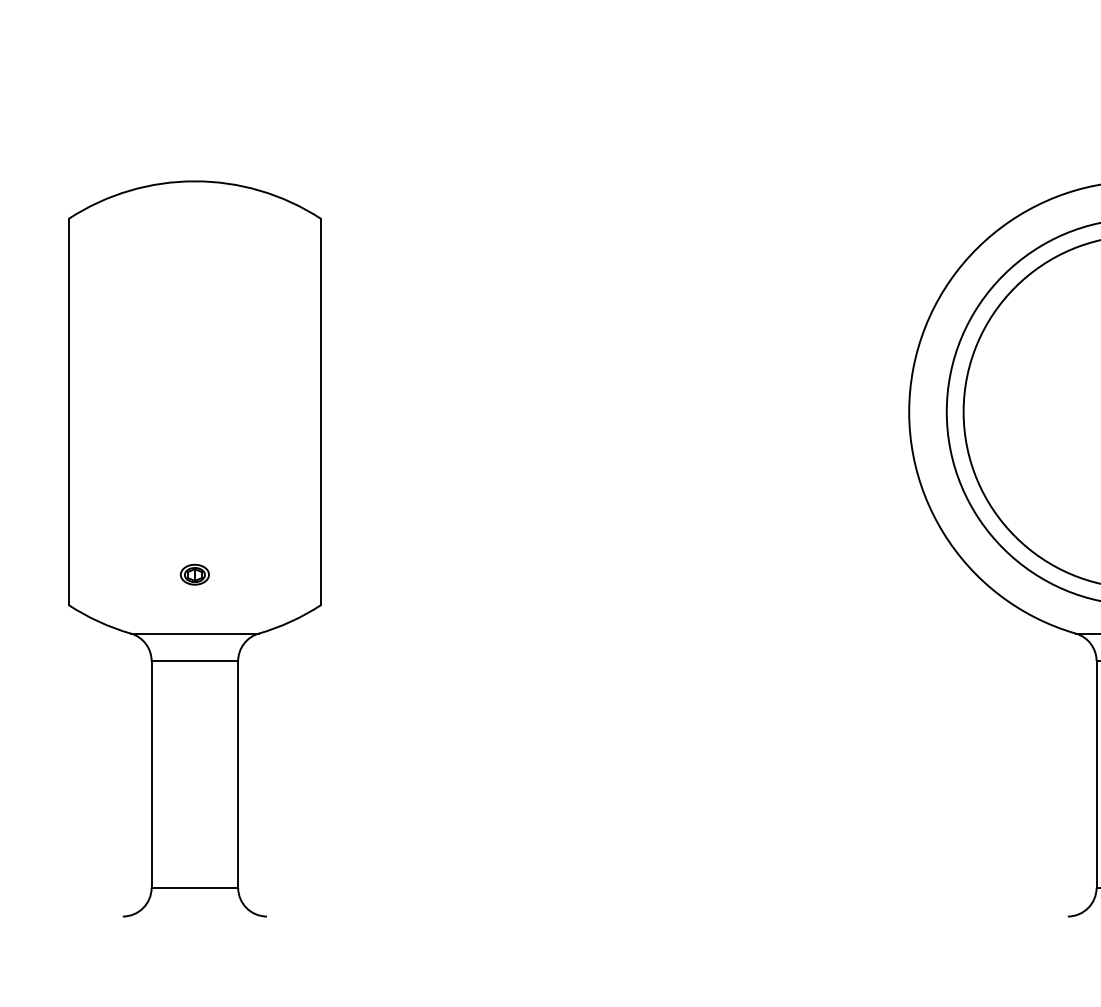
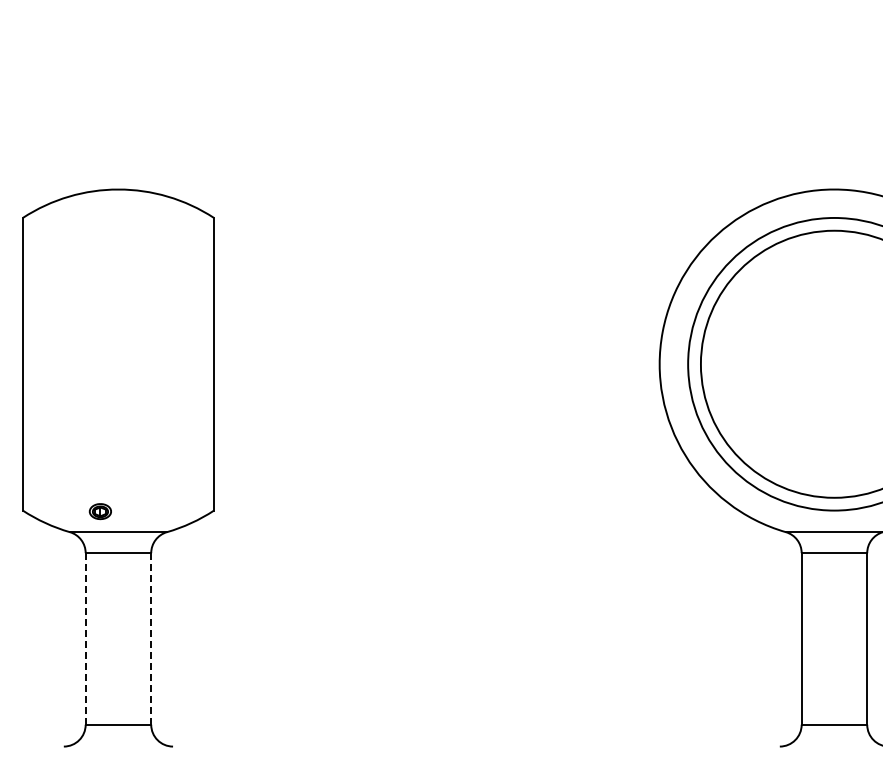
part: (193, 574) -> (99, 511), moved
line: (151, 773) -> (85, 638), solid -> dashed
line: (238, 773) -> (151, 638), solid -> dashed

